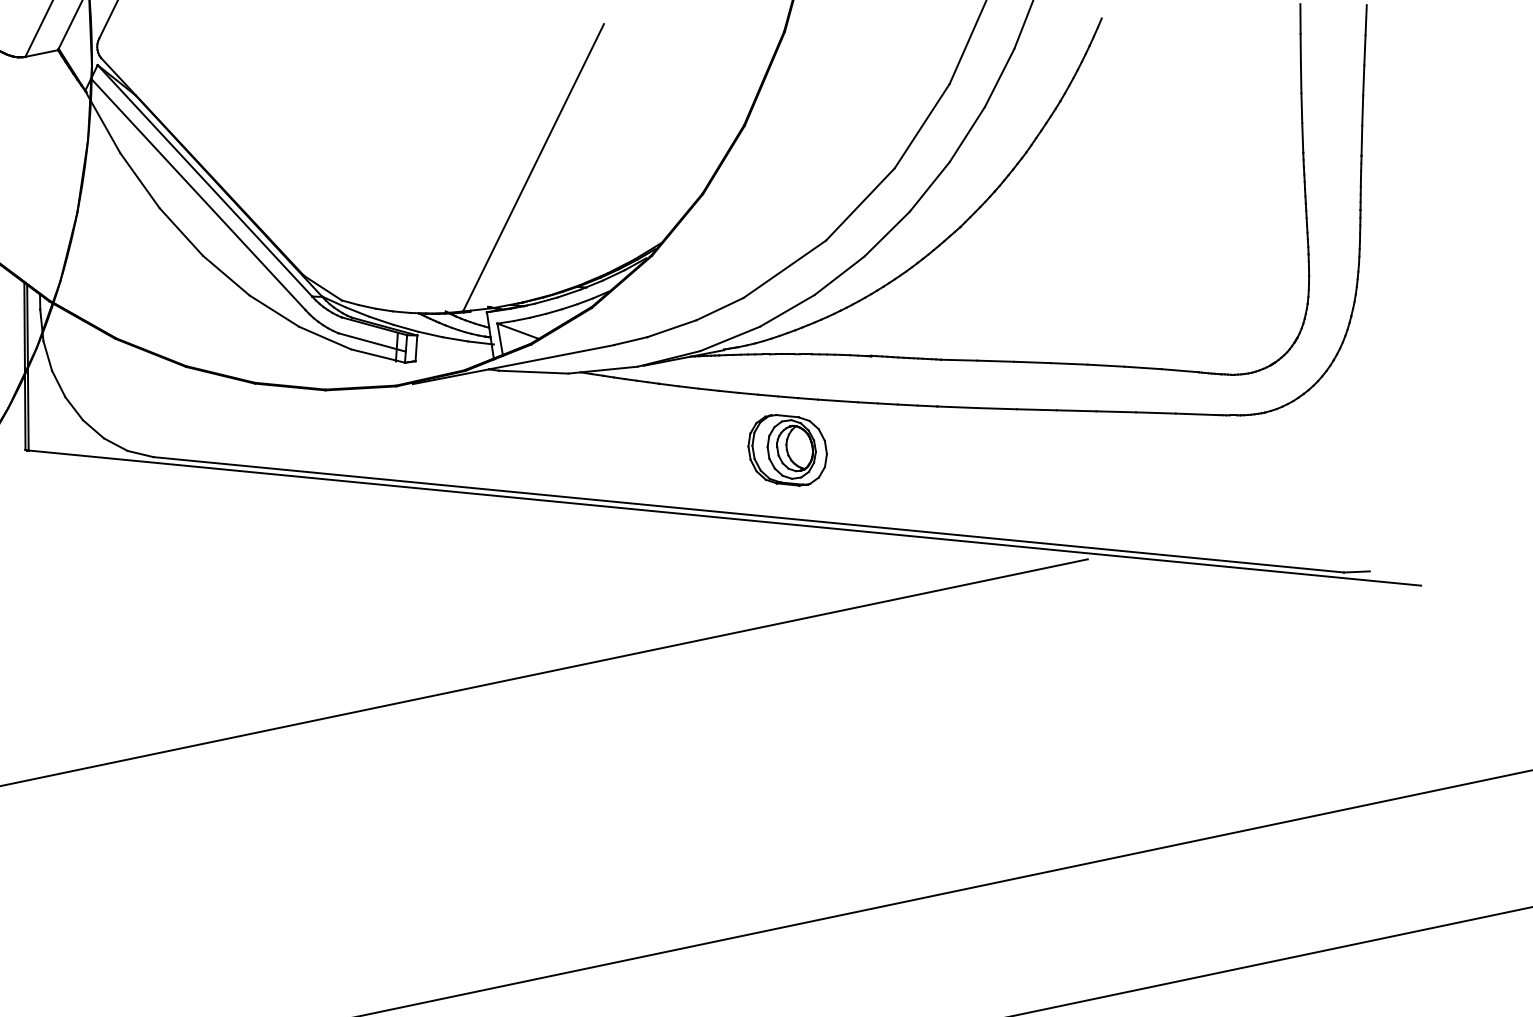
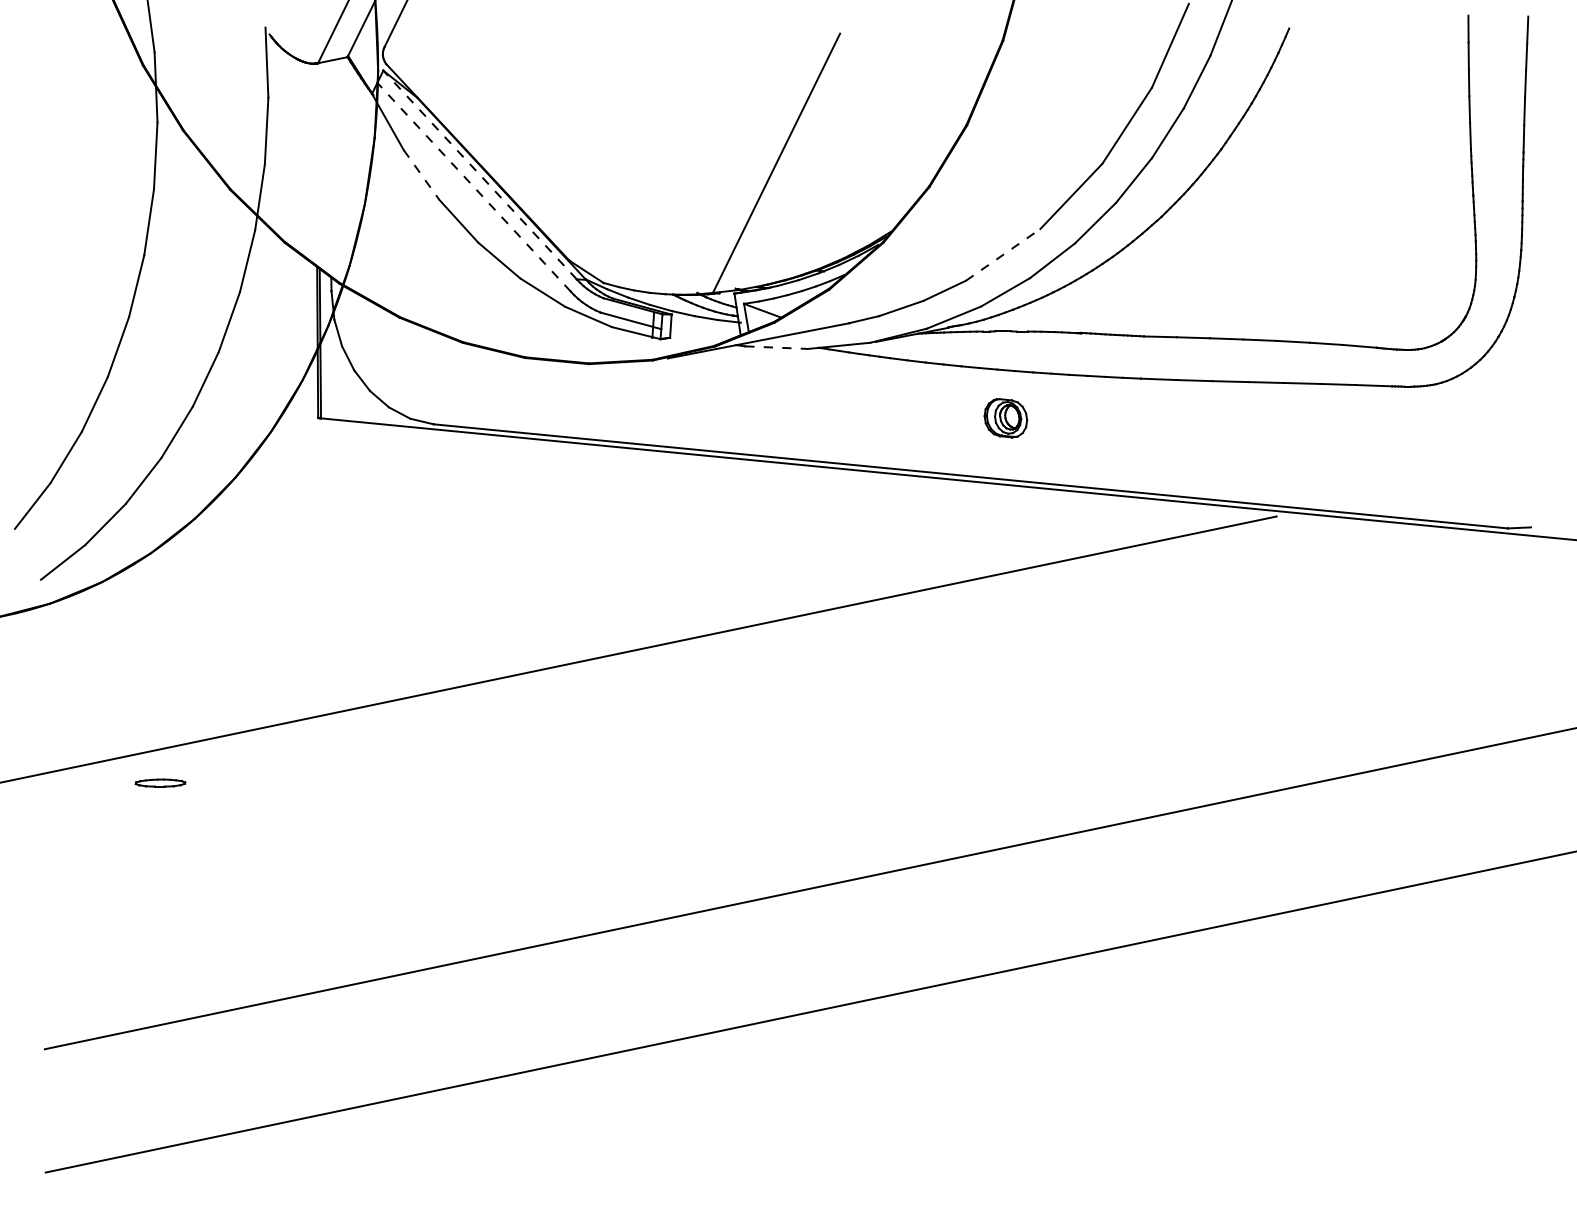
line: (140, 180) -> (421, 174), solid -> dashed
line: (204, 180) -> (479, 174), solid -> dashed
line: (197, 193) -> (473, 186), solid -> dashed
line: (785, 268) -> (1003, 254), solid -> dashed
line: (534, 371) -> (777, 347), solid -> dashed
part: (787, 450) -> (1005, 418), size x0.6

